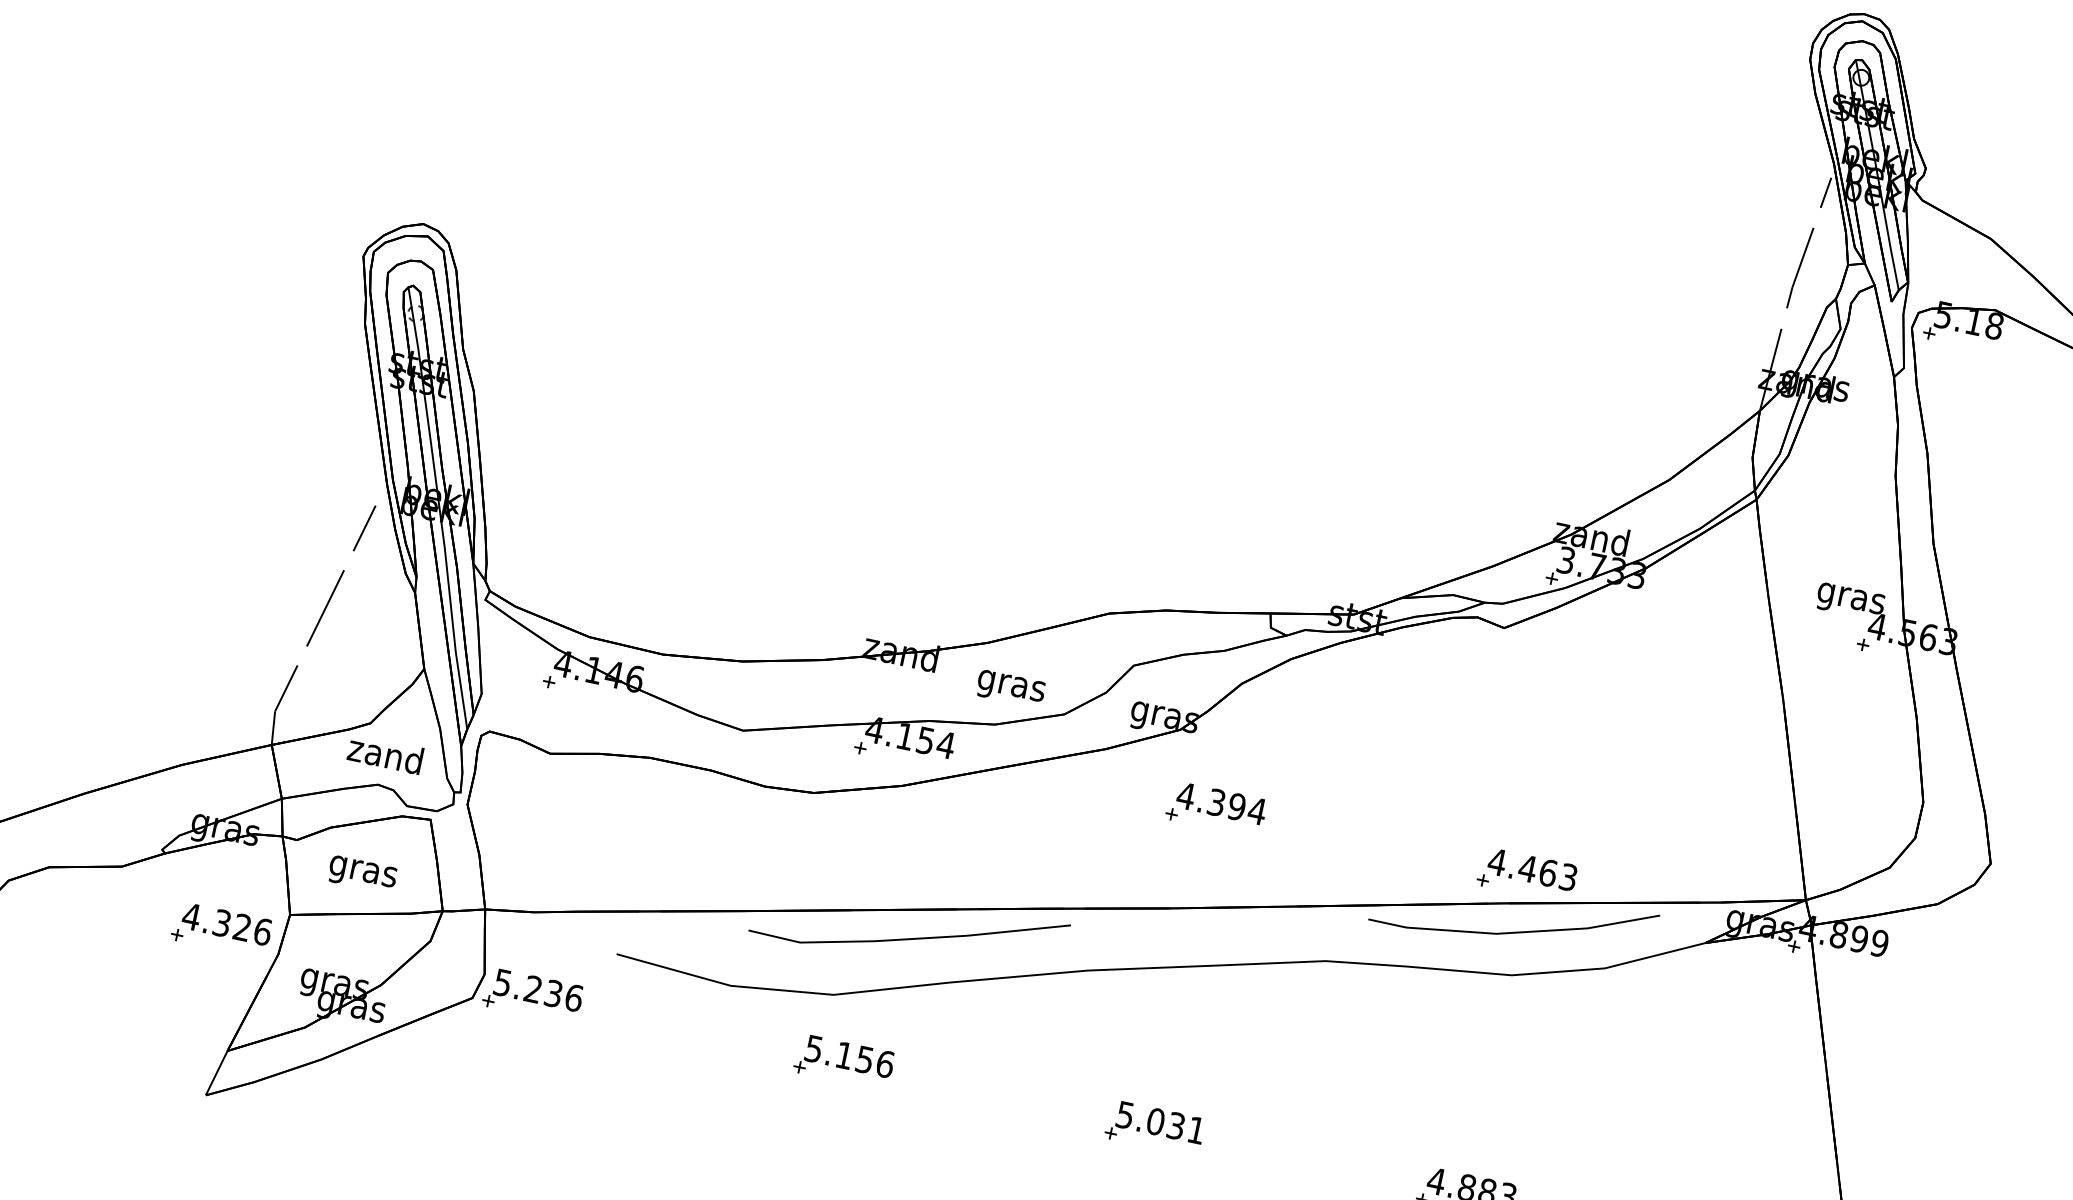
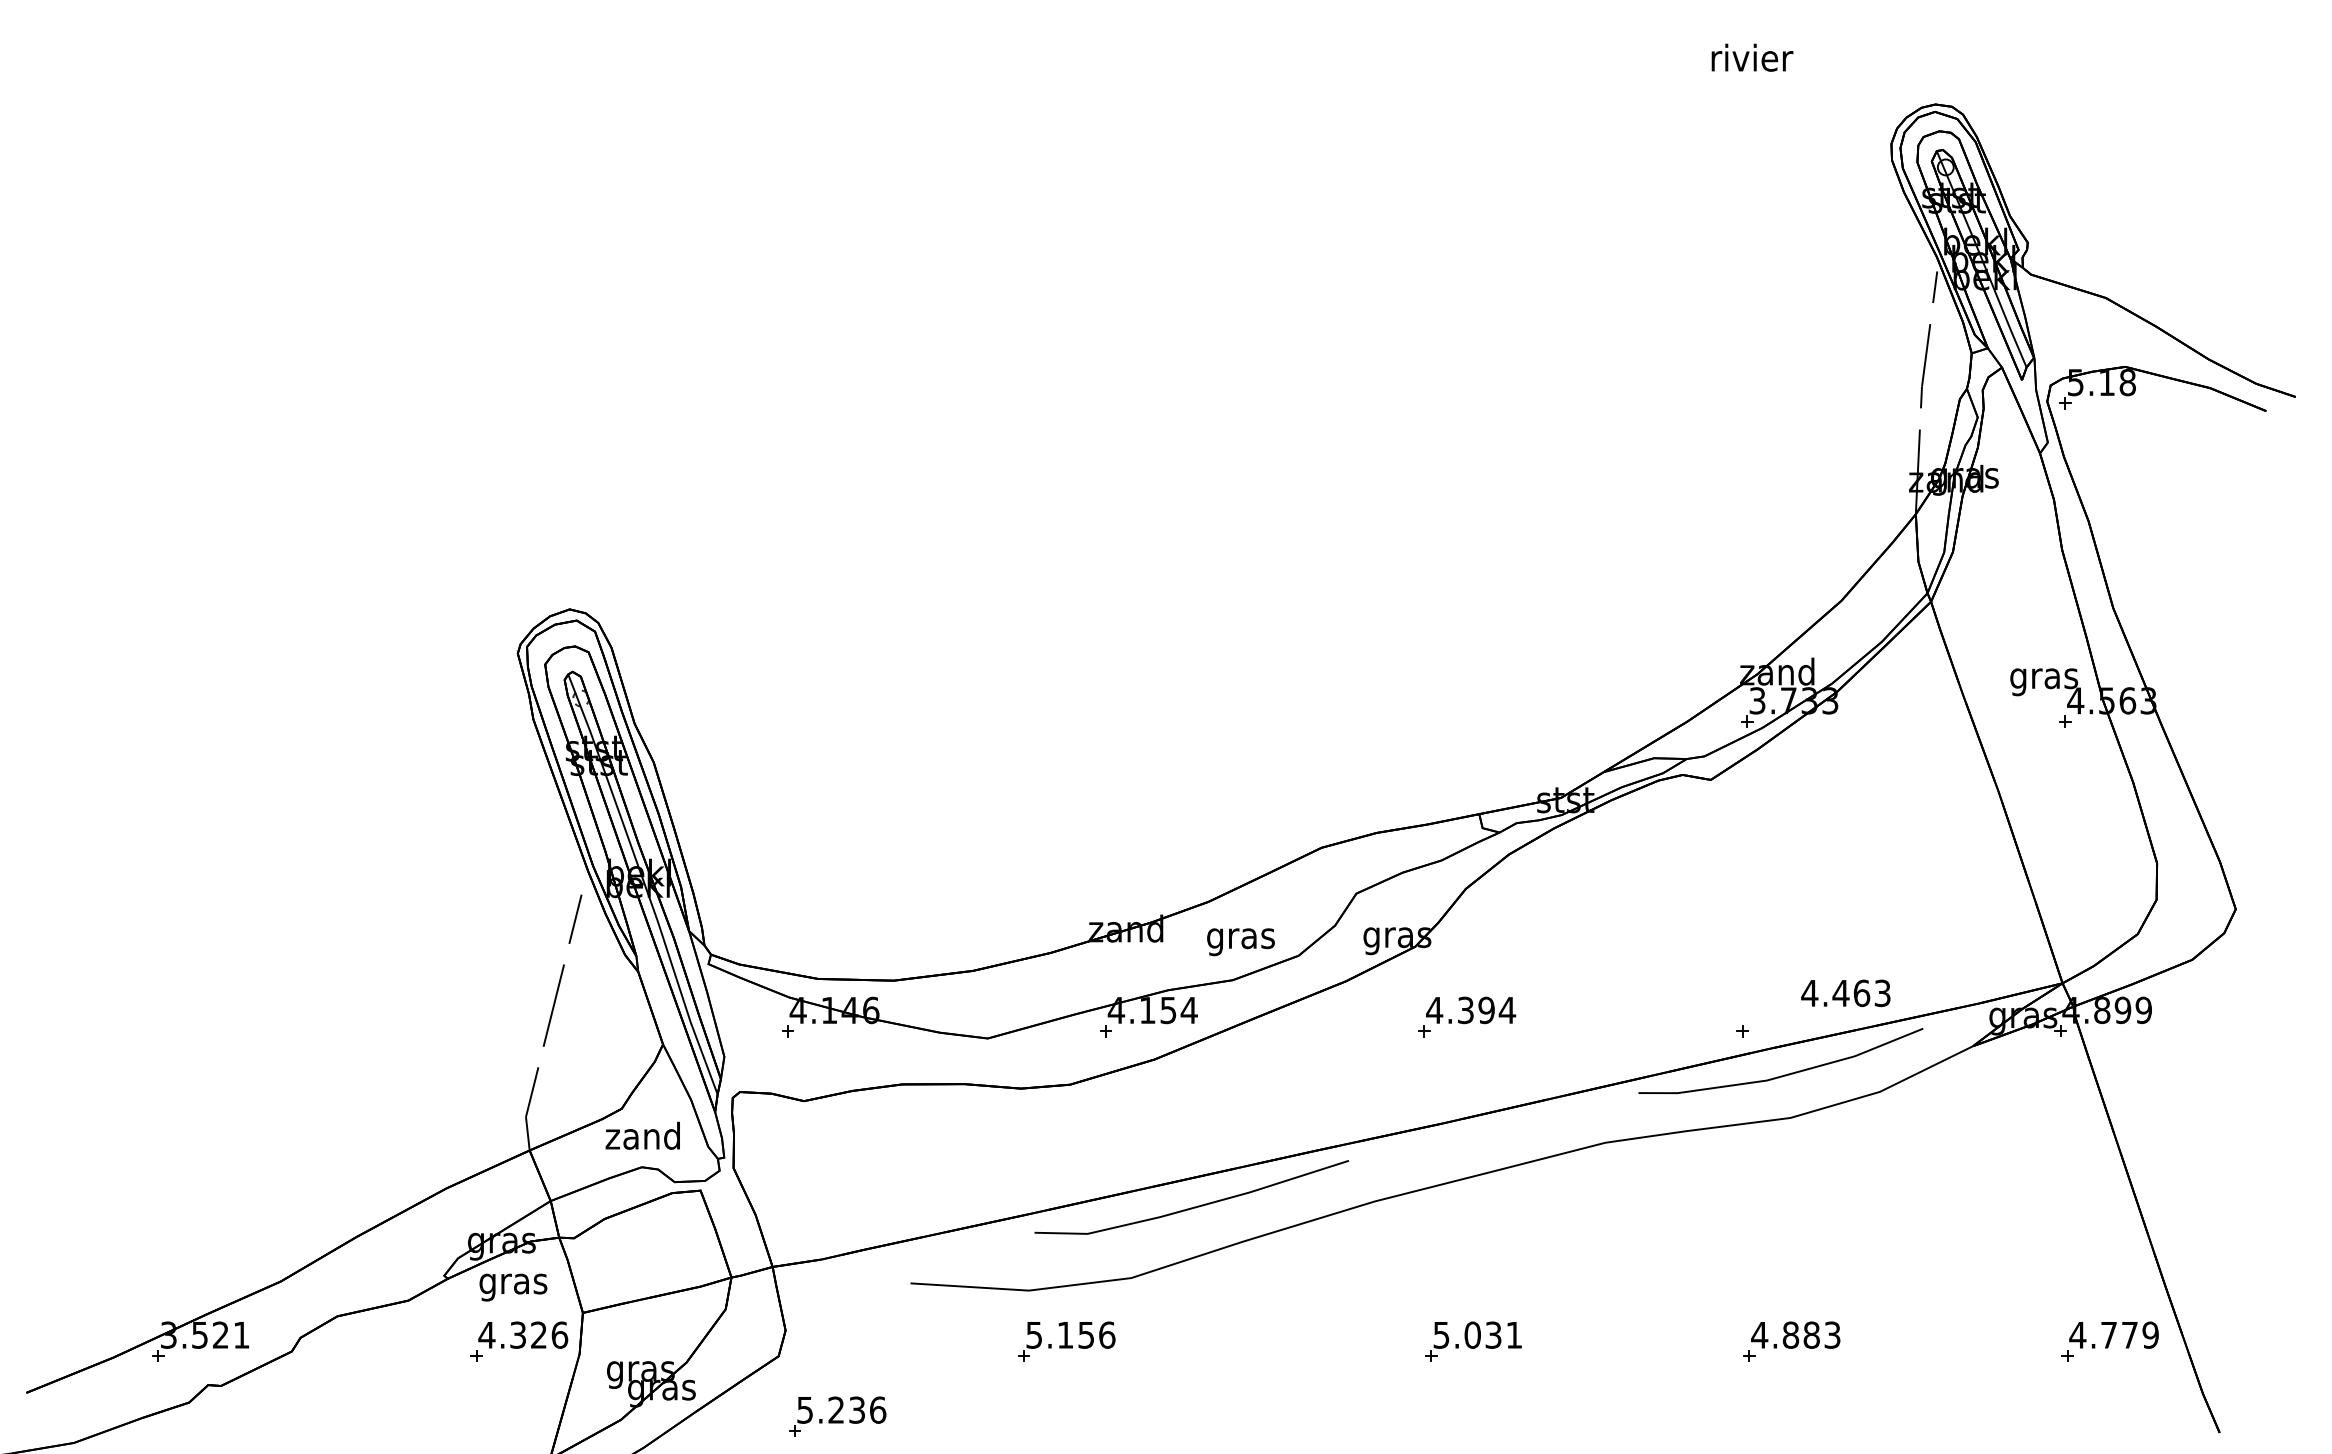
text: (1532, 869) -> (1845, 993), moved
text: (362, 874) -> (513, 1287), moved
part: (533, 995) -> (837, 1416), moved
part: (844, 1061) -> (1066, 1341), moved

